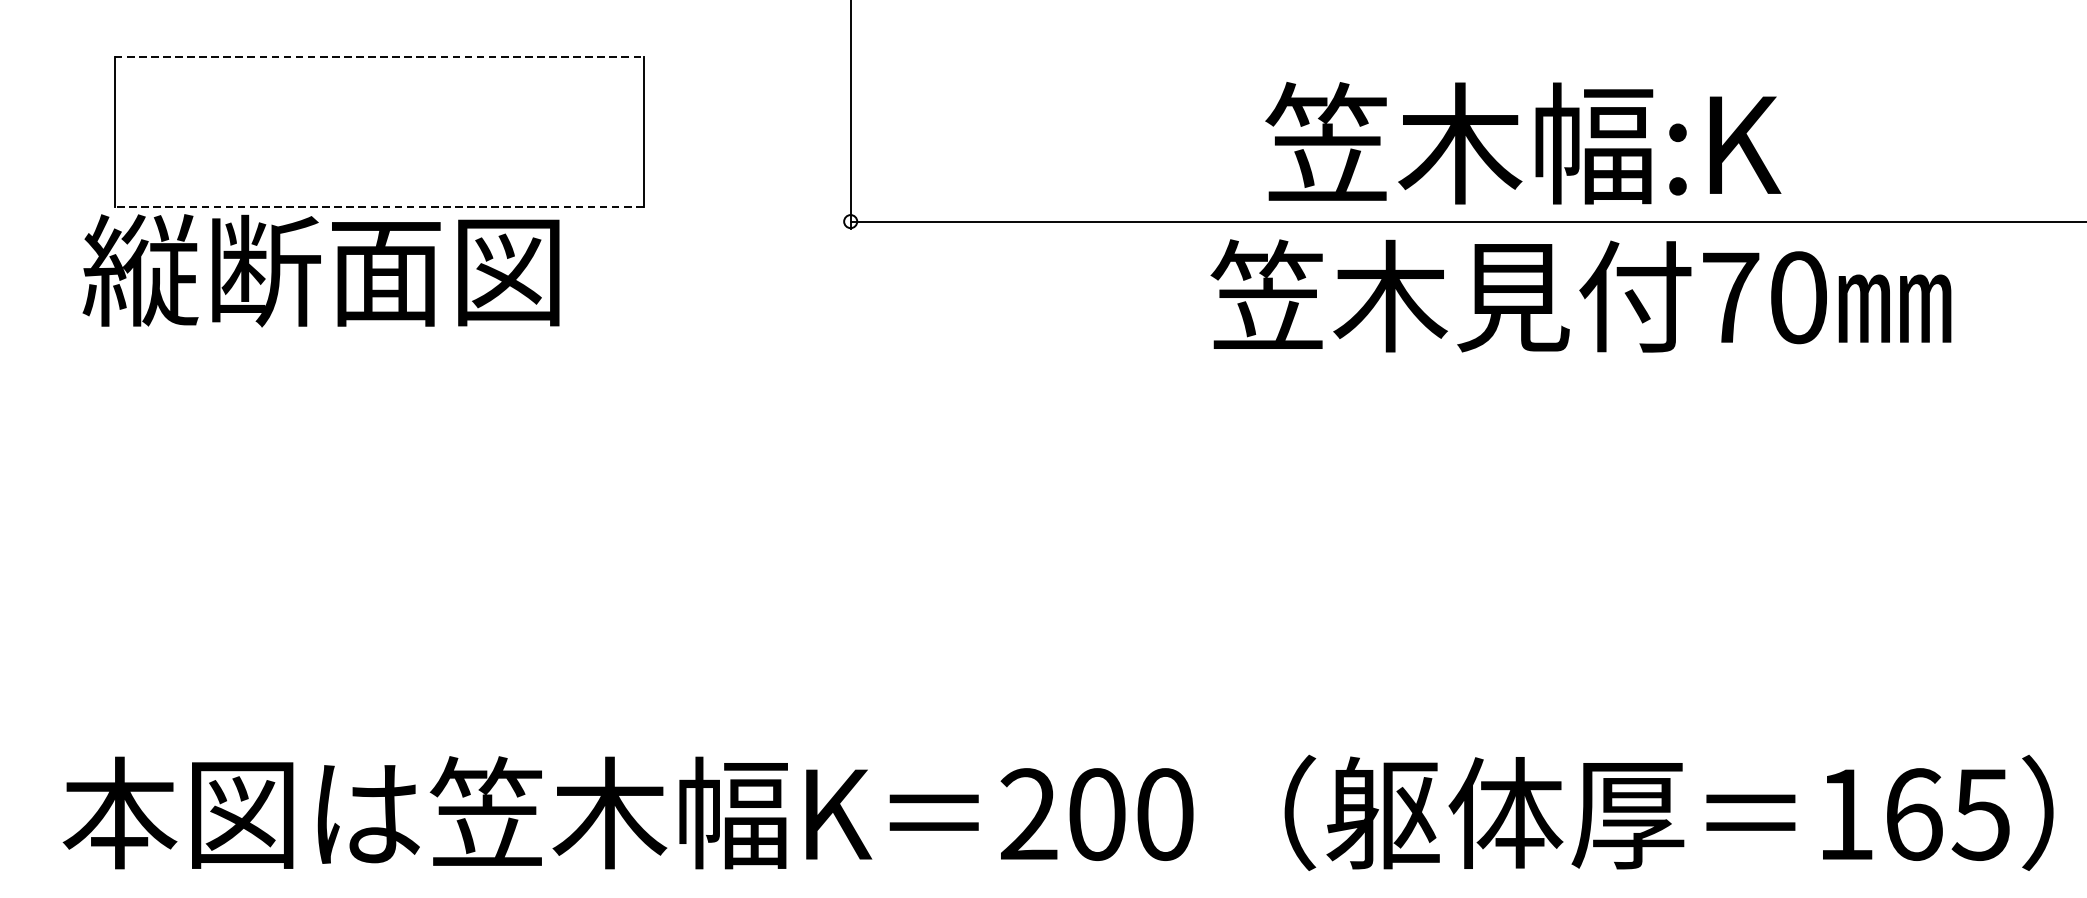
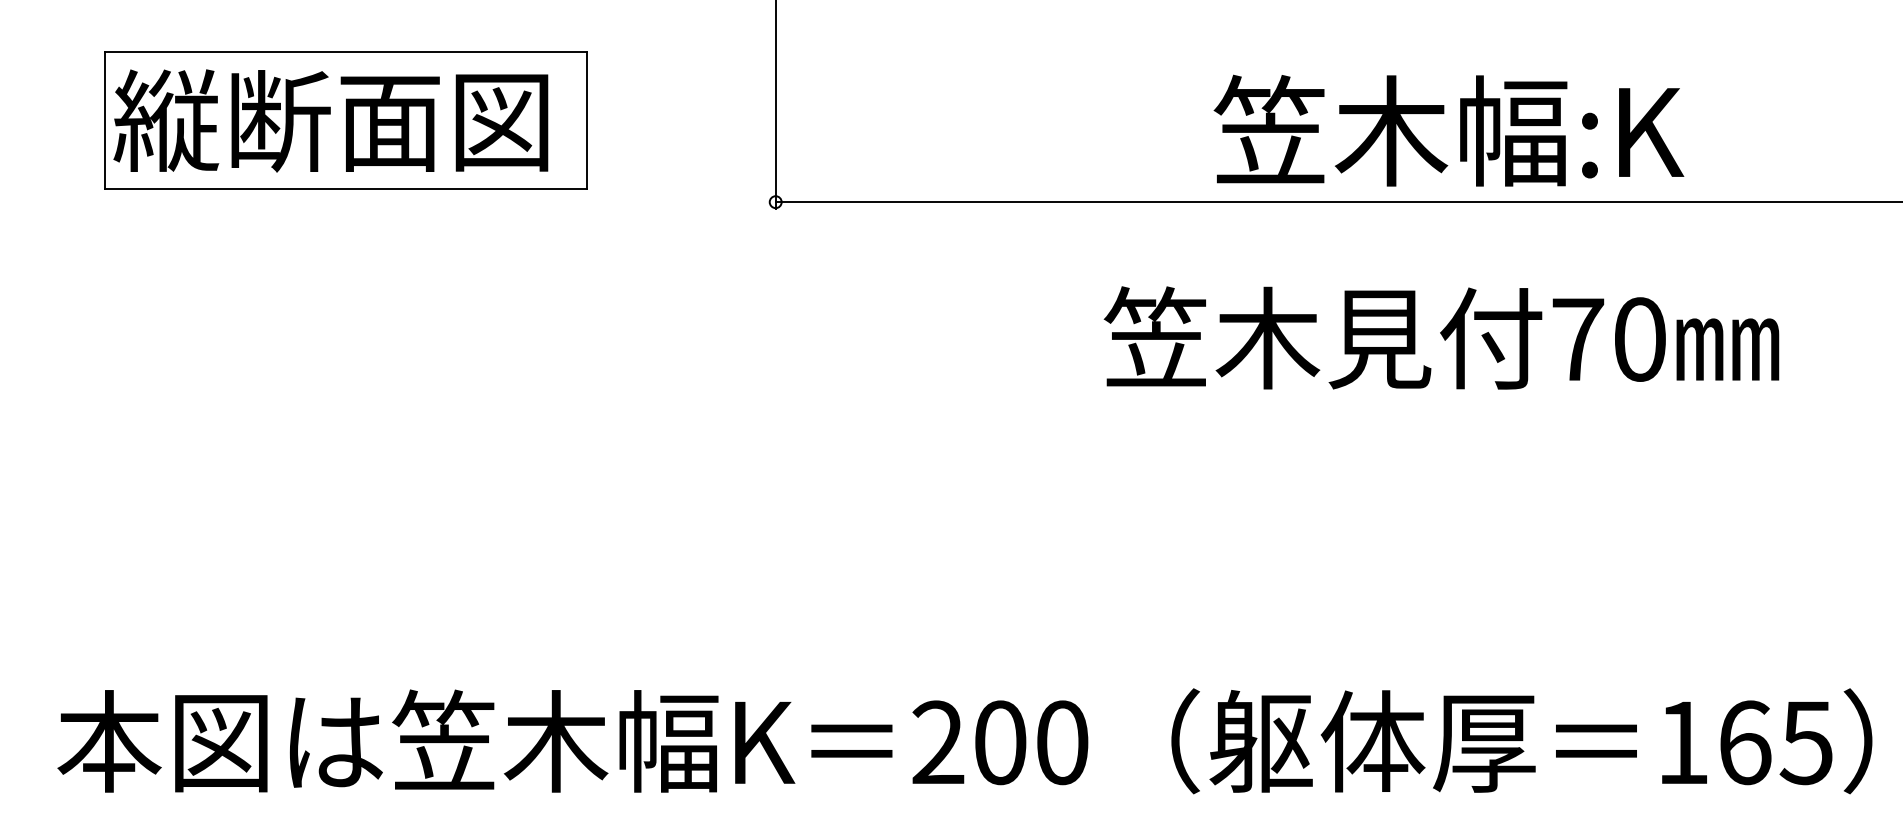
line: (379, 57) -> (346, 52), dashed -> solid
text: (1522, 142) -> (1448, 130), moved
line: (378, 206) -> (345, 188), dashed -> solid
text: (320, 270) -> (330, 120), moved
text: (1580, 295) -> (1441, 337), moved

